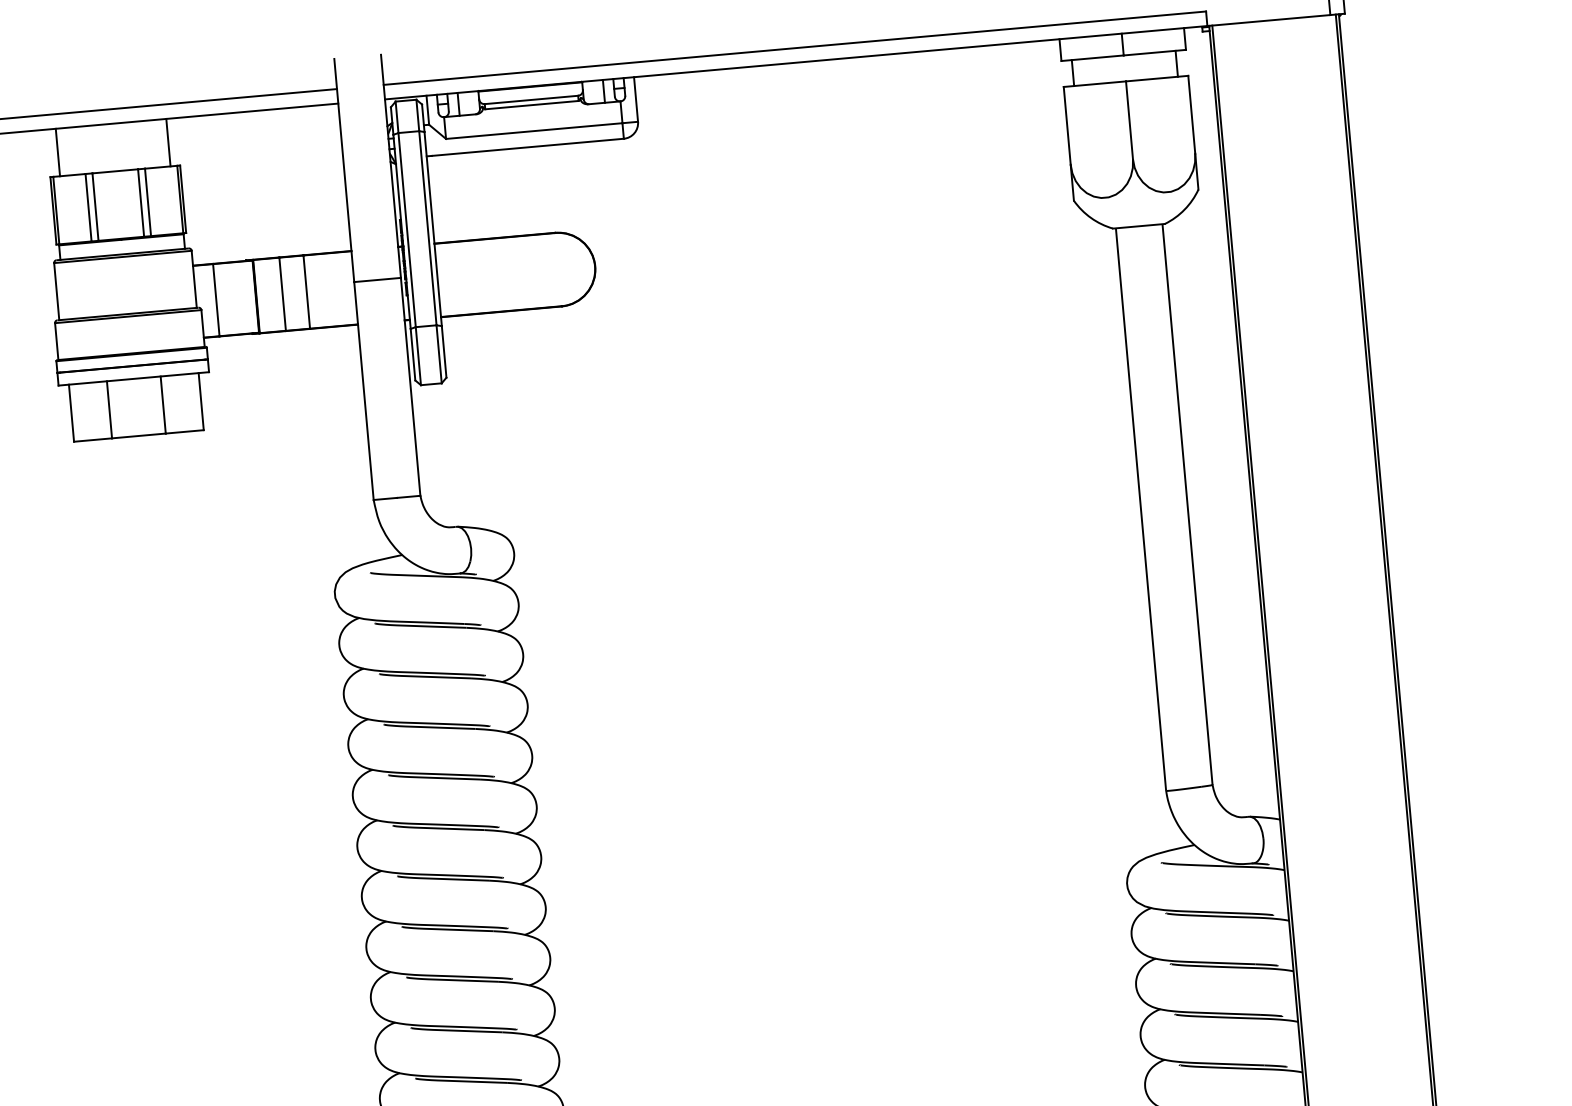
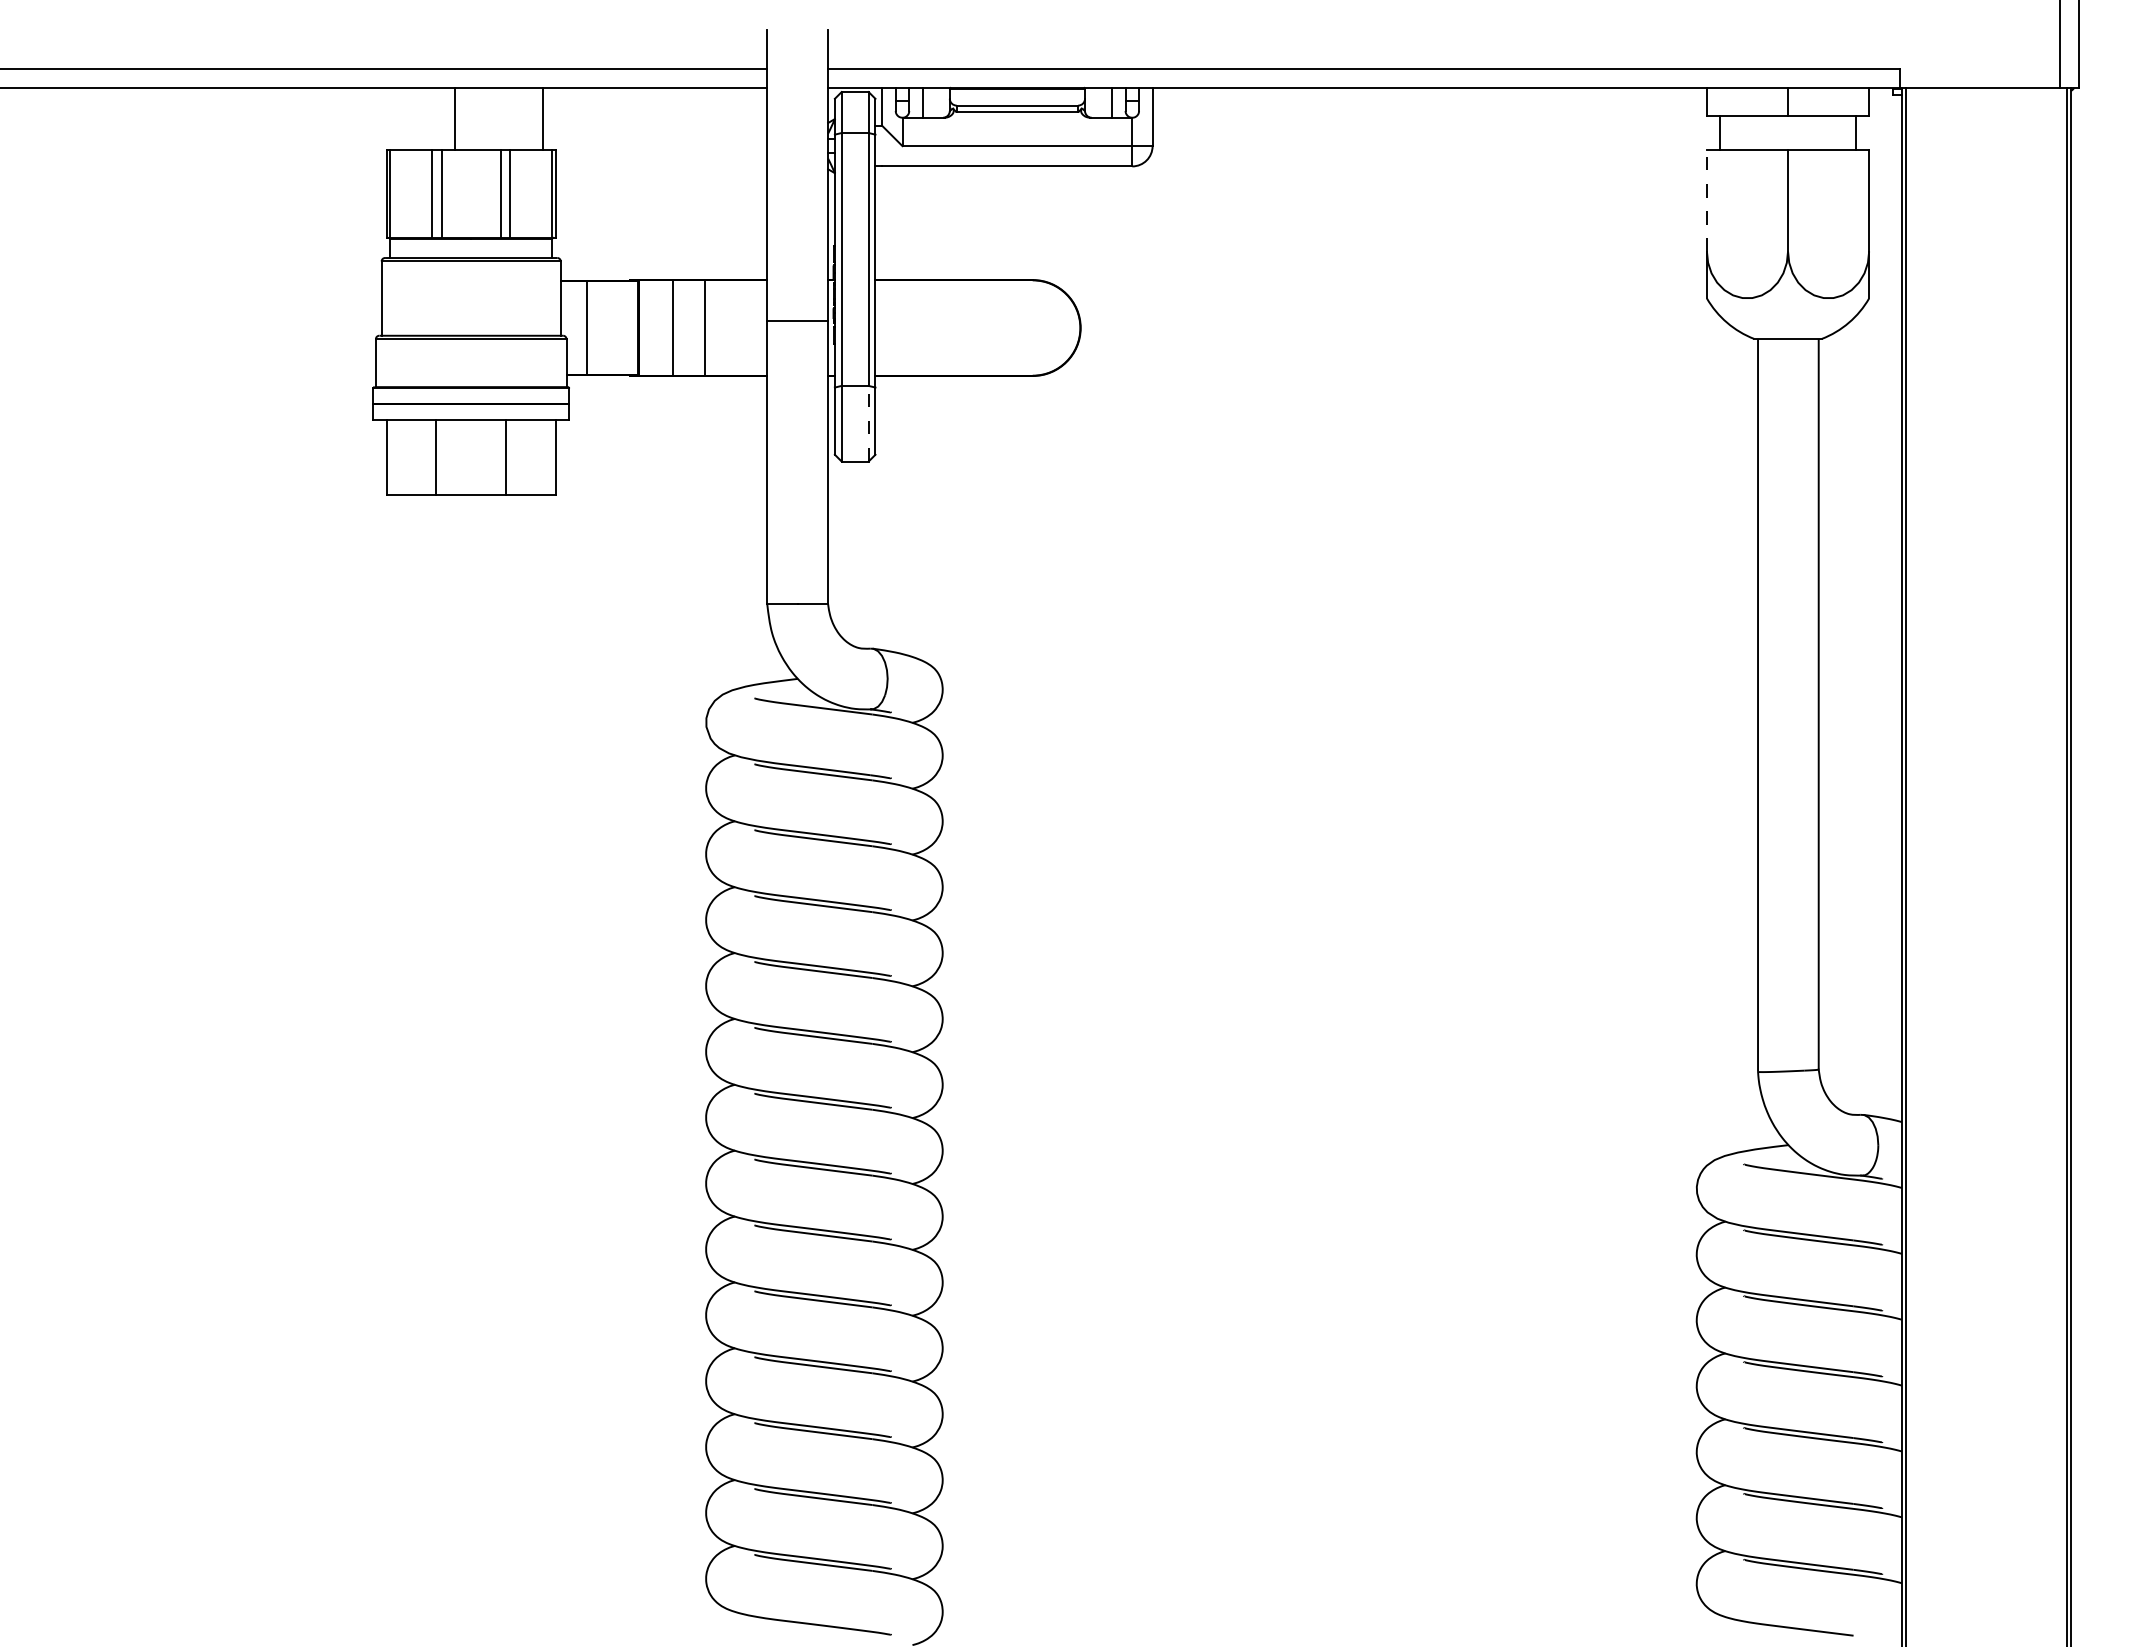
line: (1066, 125) -> (1706, 200), solid -> dashed
line: (58, 152) -> (455, 118), moved
line: (438, 354) -> (868, 423), solid -> dashed

